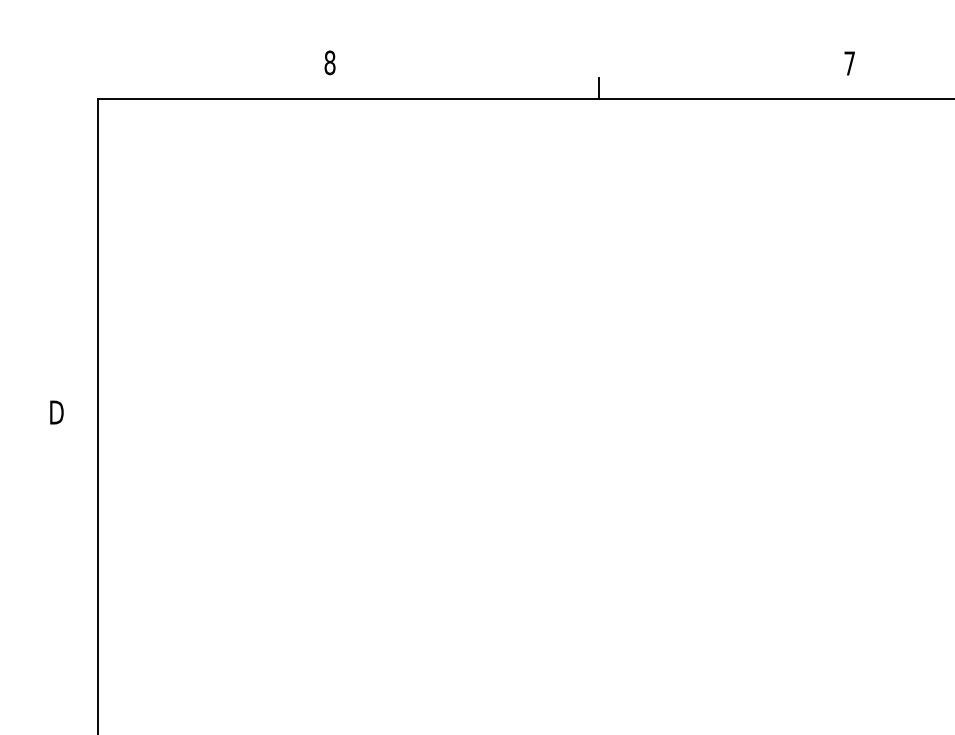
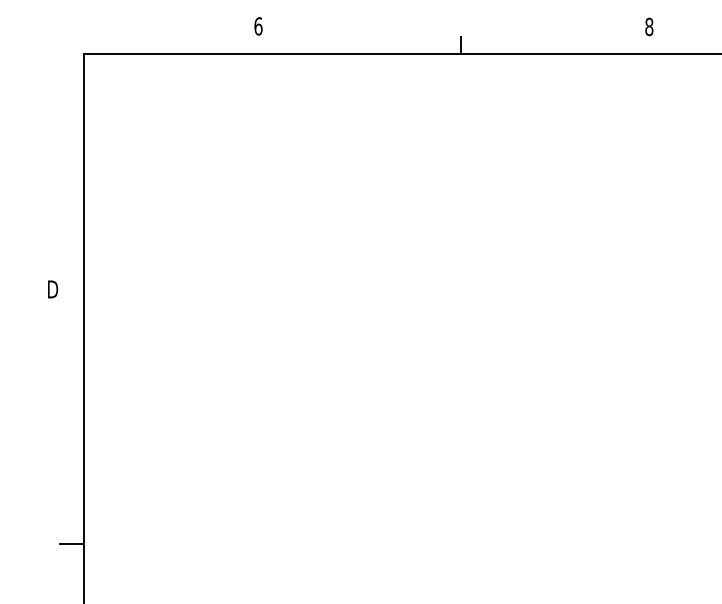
text: (330, 62) -> (258, 26), 8 -> 6
text: (849, 62) -> (649, 26), 7 -> 8

